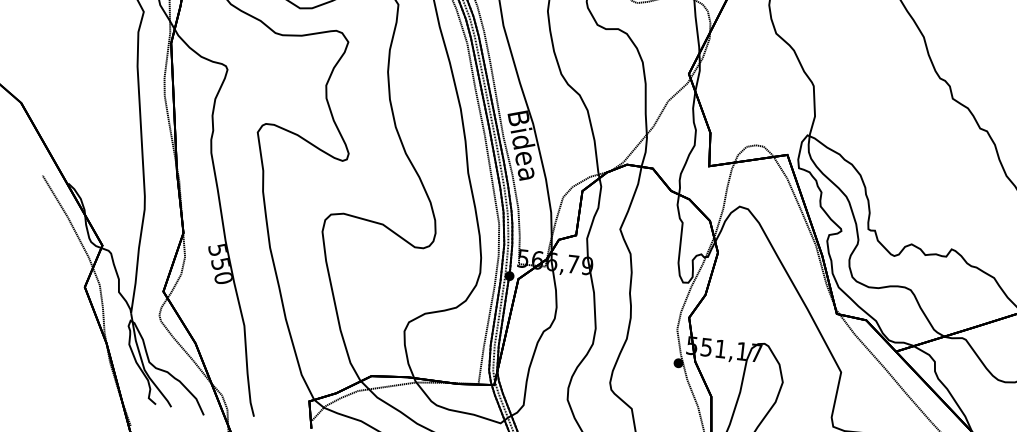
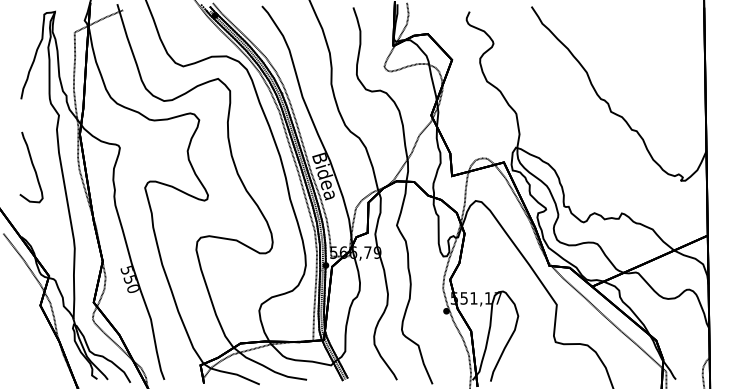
curve: (96, 82) -> (32, 166), added

